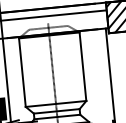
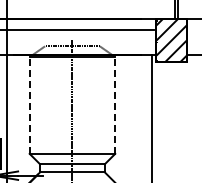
line: (83, 66) -> (115, 104), solid -> dashed
line: (22, 71) -> (29, 104), solid -> dashed

